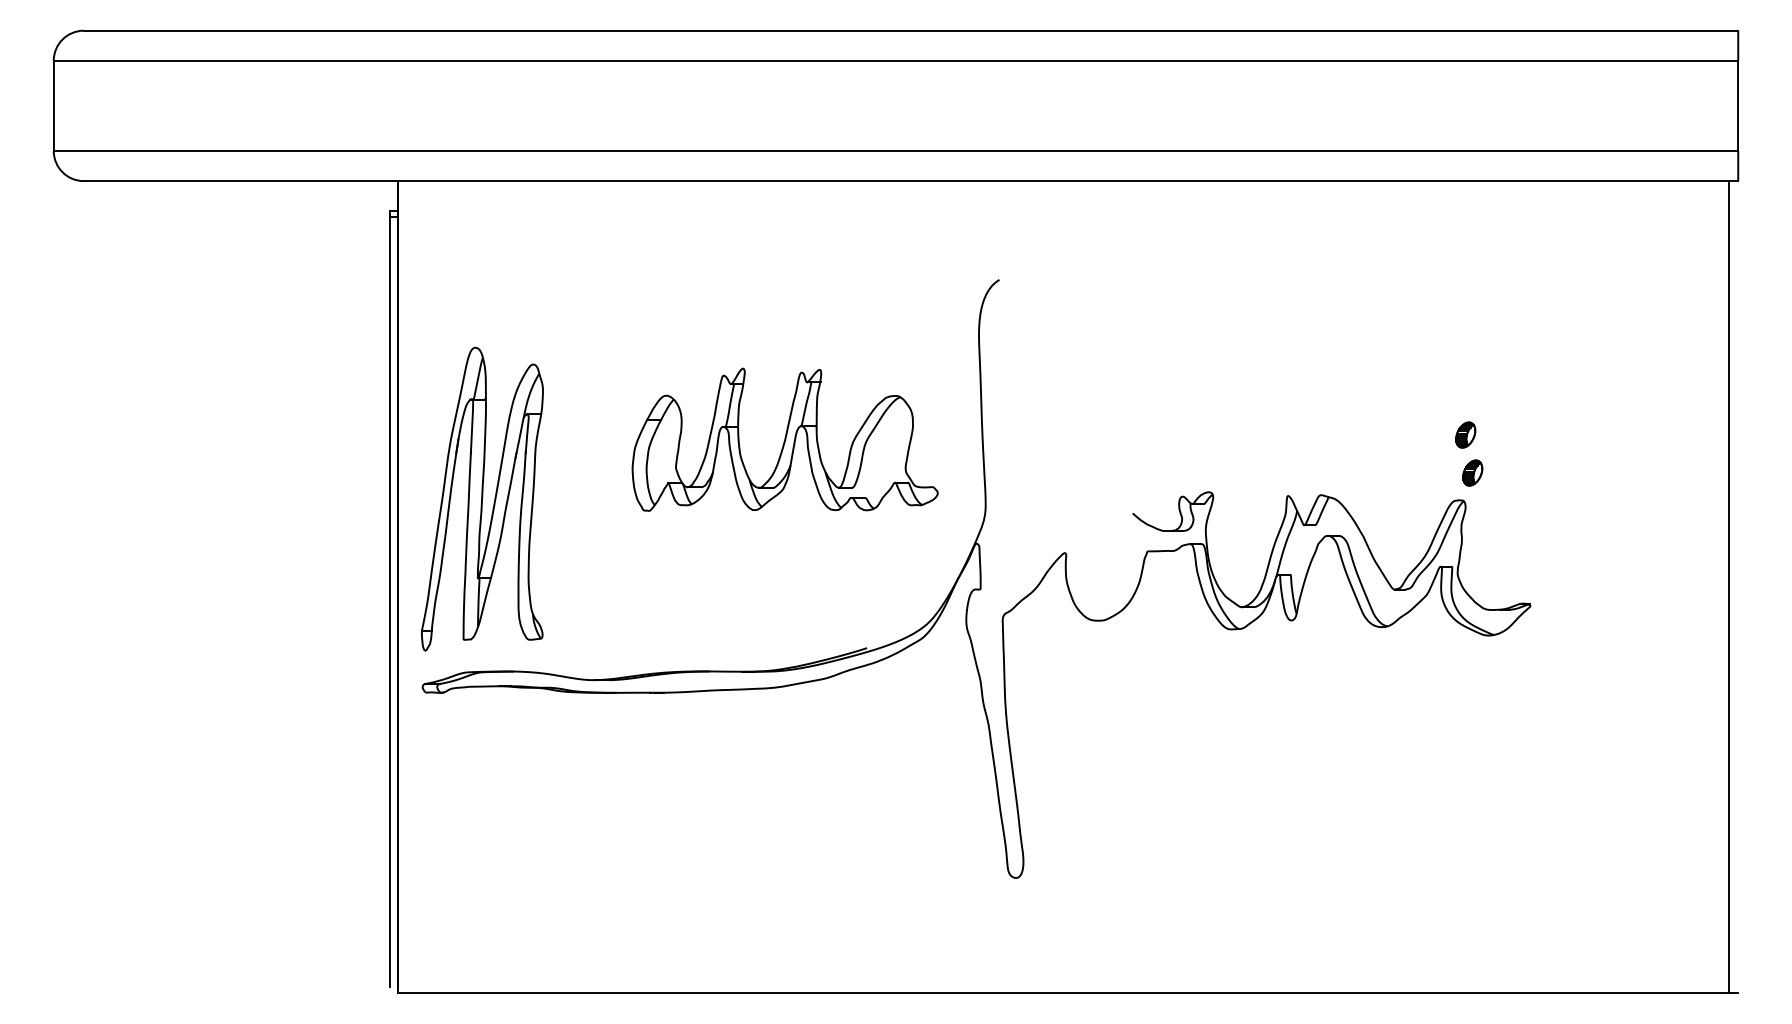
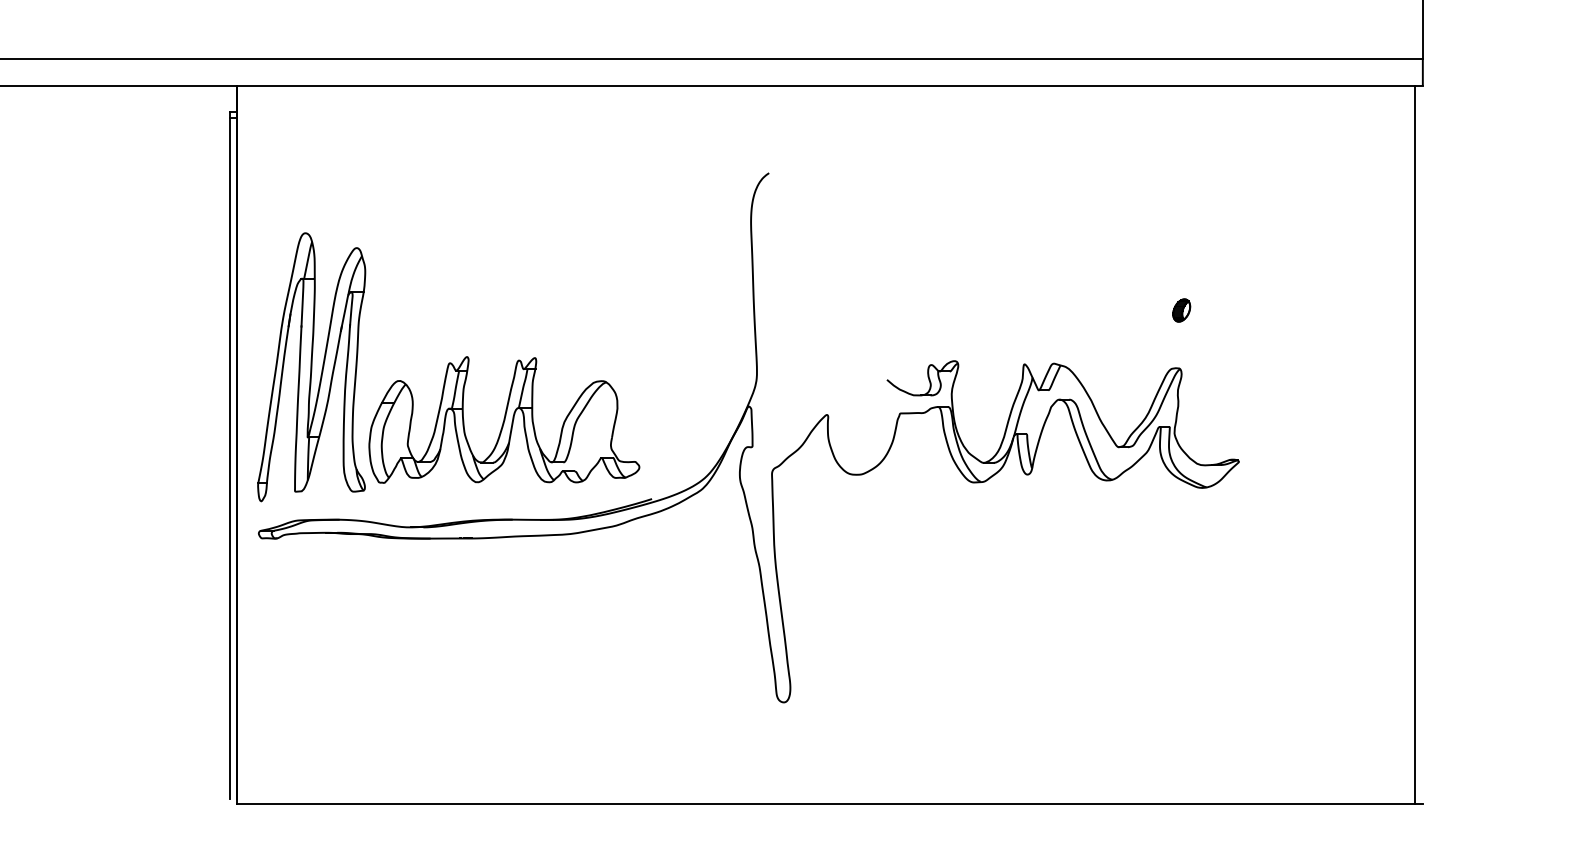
part: (784, 439) -> (503, 419), moved
part: (1472, 472) -> (1187, 343), removed

